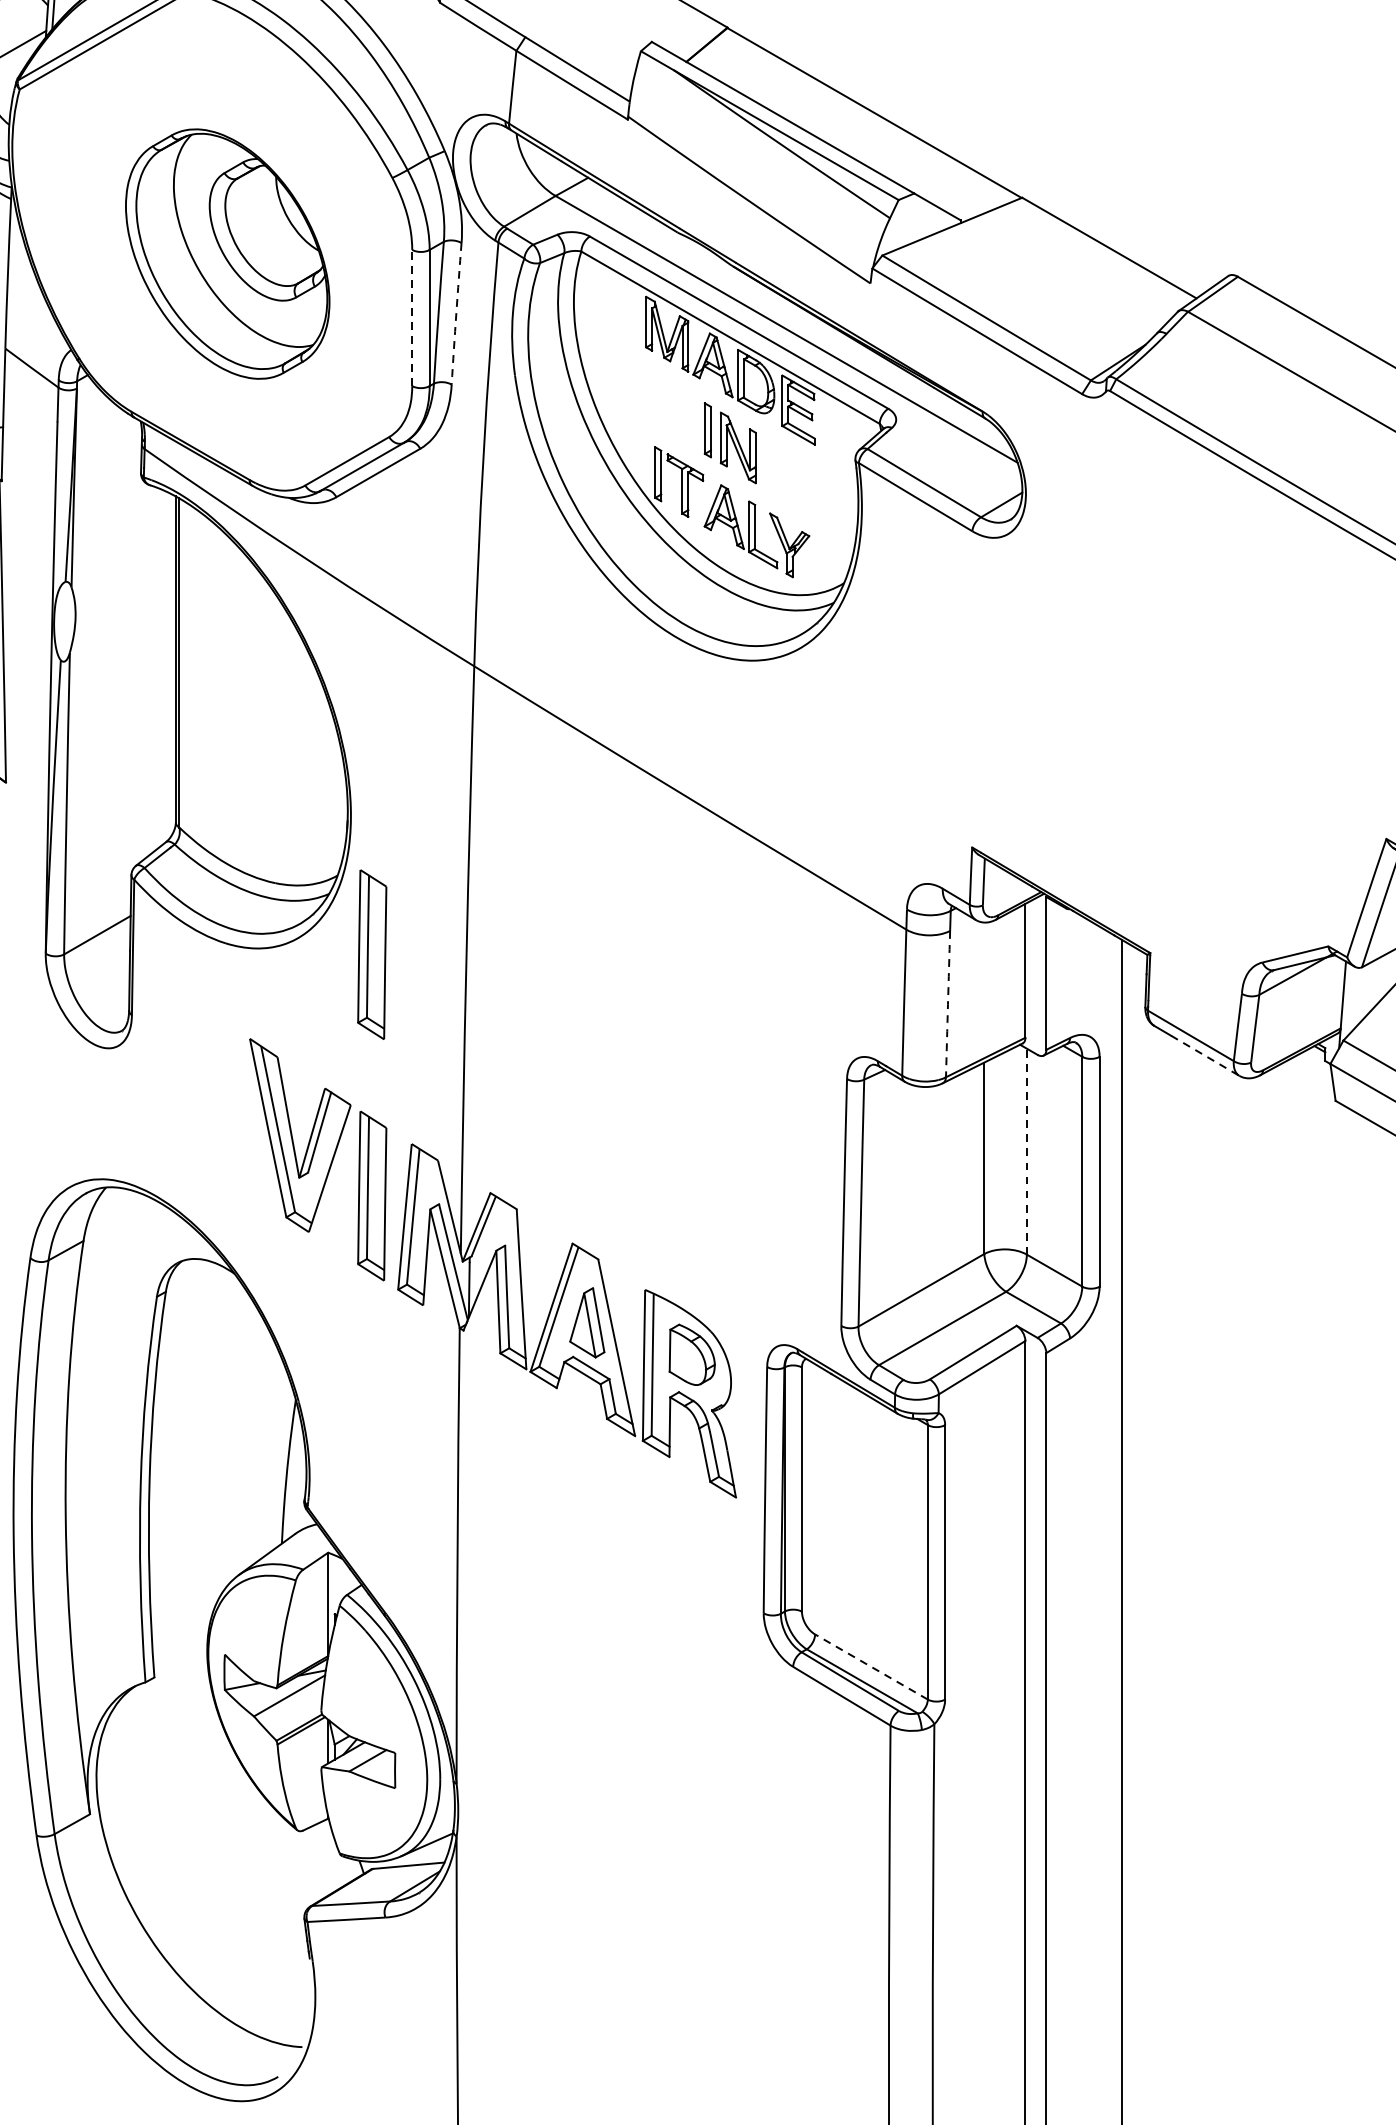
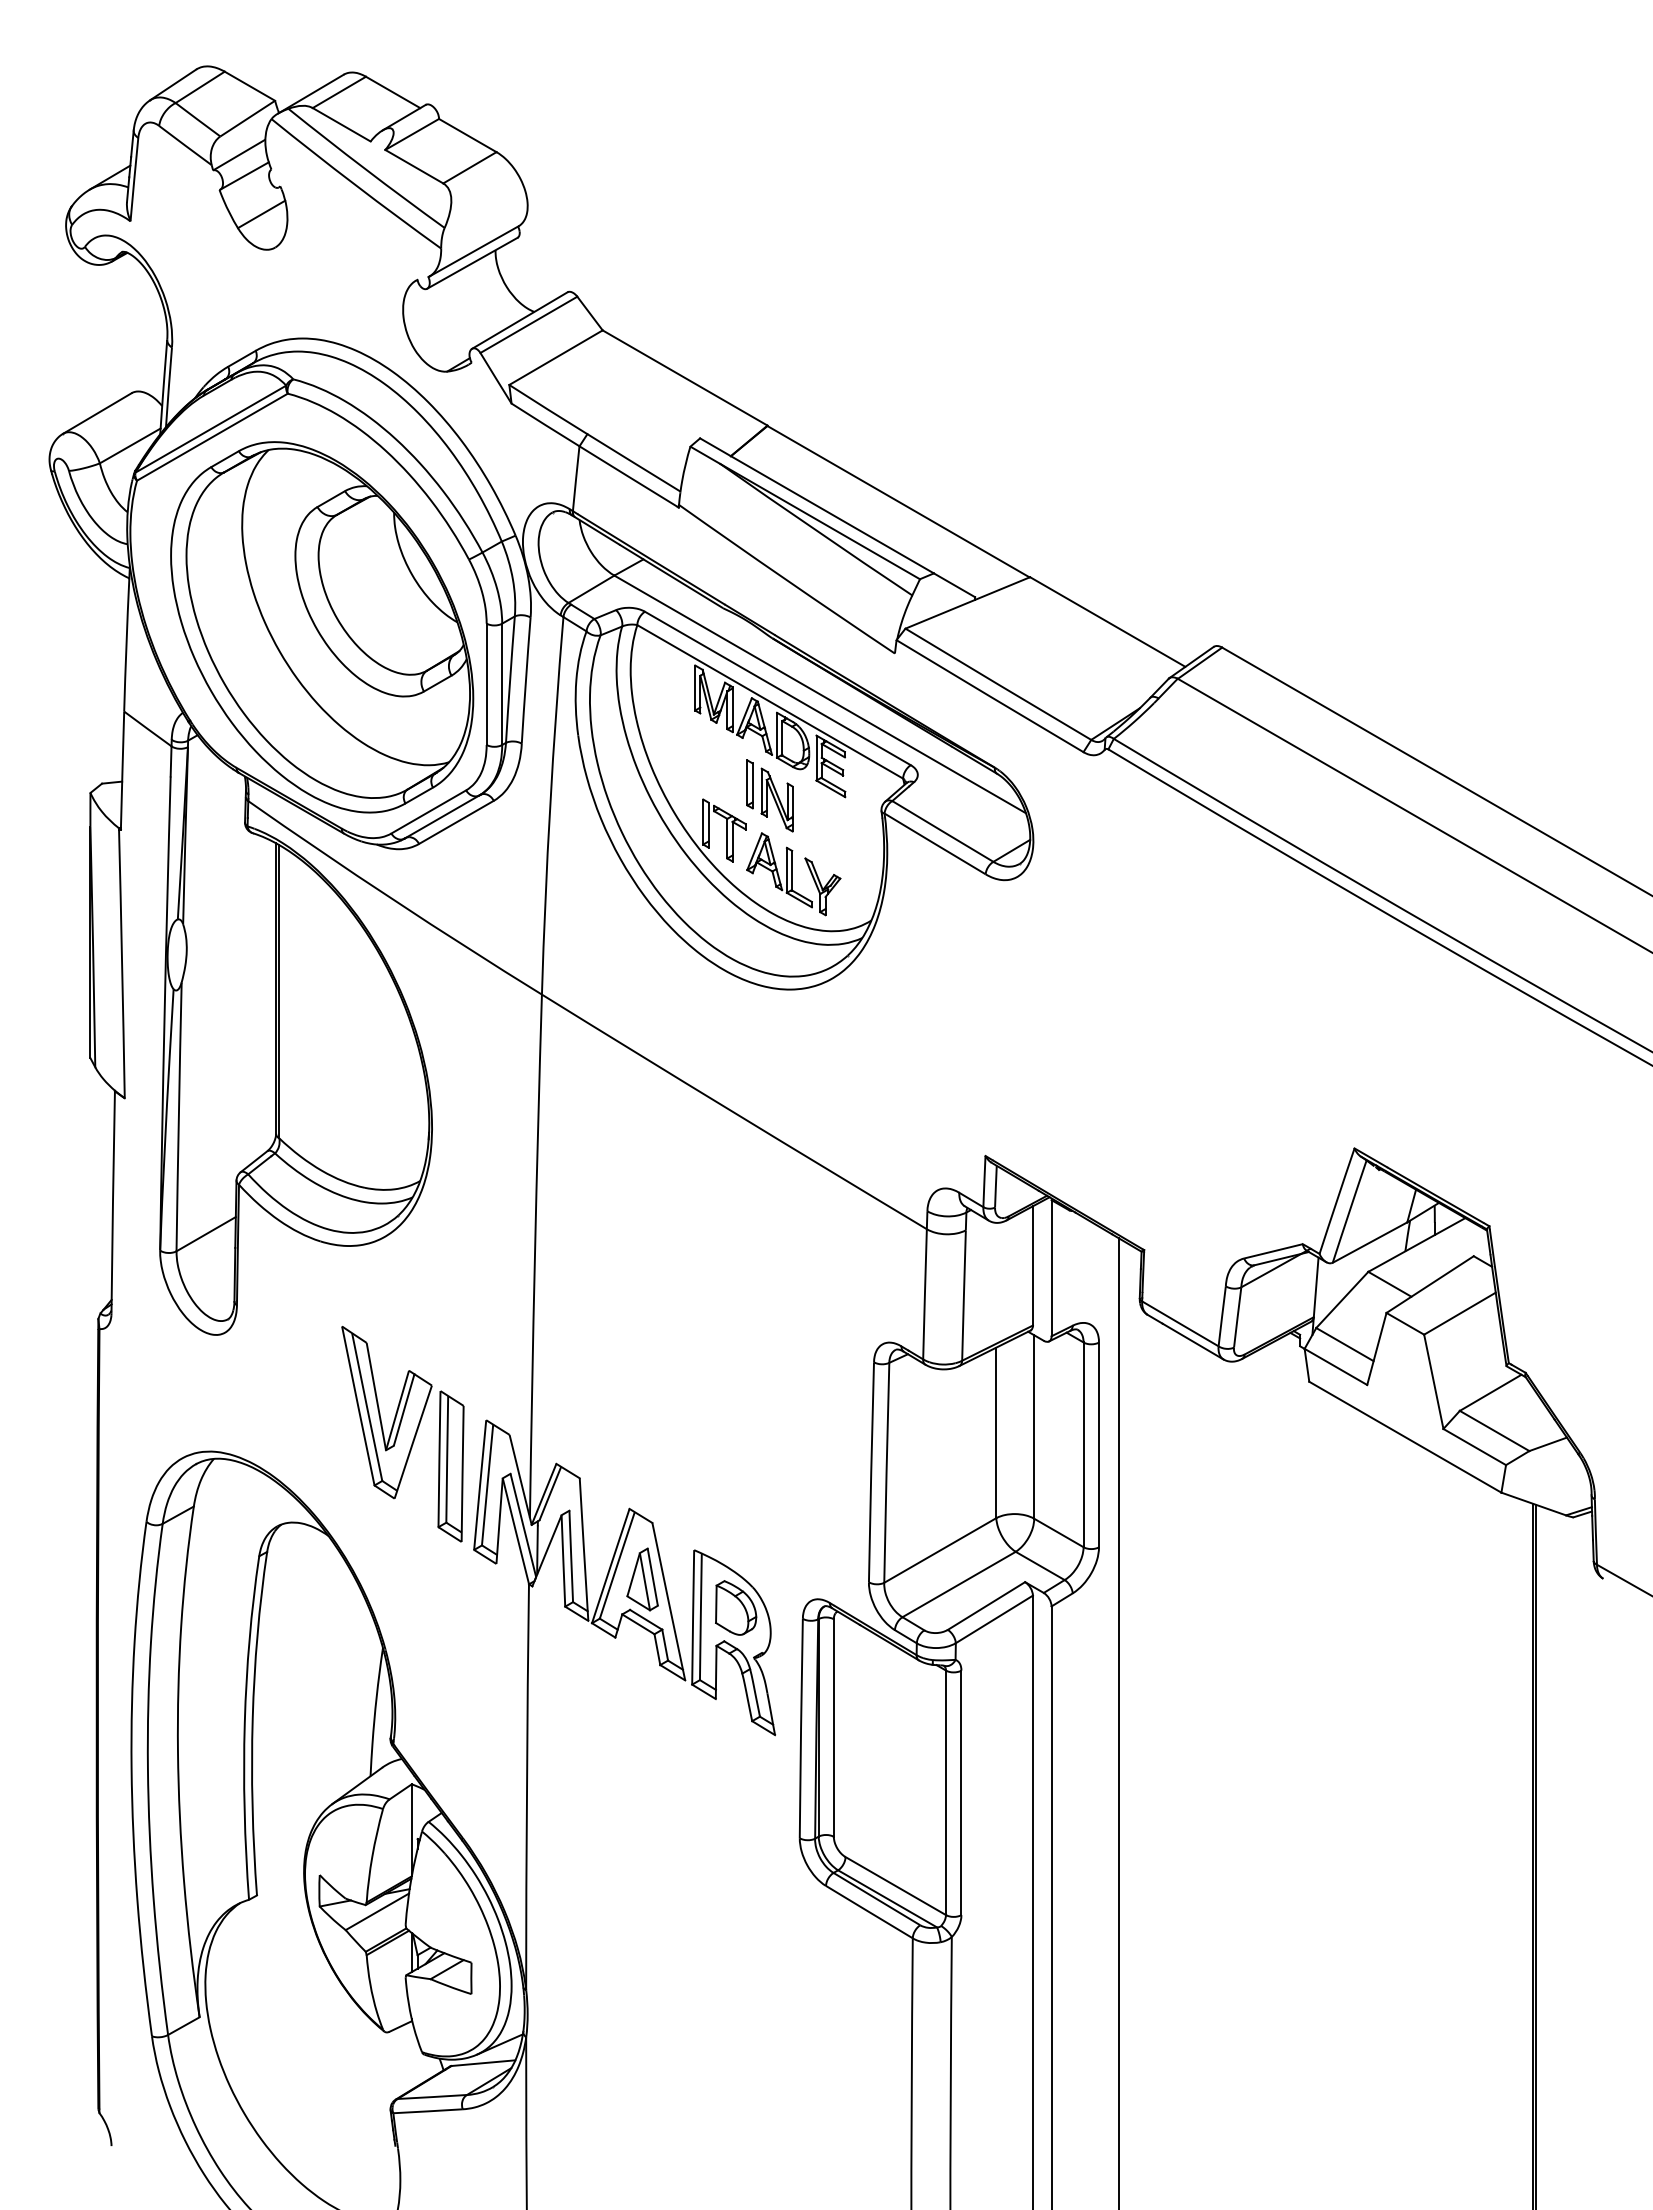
part: (227, 254) -> (322, 627), size x1.67
arc: (455, 313) -> (525, 680), dashed -> solid
line: (412, 318) -> (486, 684), dashed -> solid
part: (371, 954) -> (450, 1251), removed
arc: (947, 1004) -> (963, 1295), dashed -> solid
line: (1205, 1055) -> (1193, 1341), dashed -> solid
line: (1027, 1151) -> (1034, 1426), dashed -> solid
line: (871, 1666) -> (895, 1885), dashed -> solid

